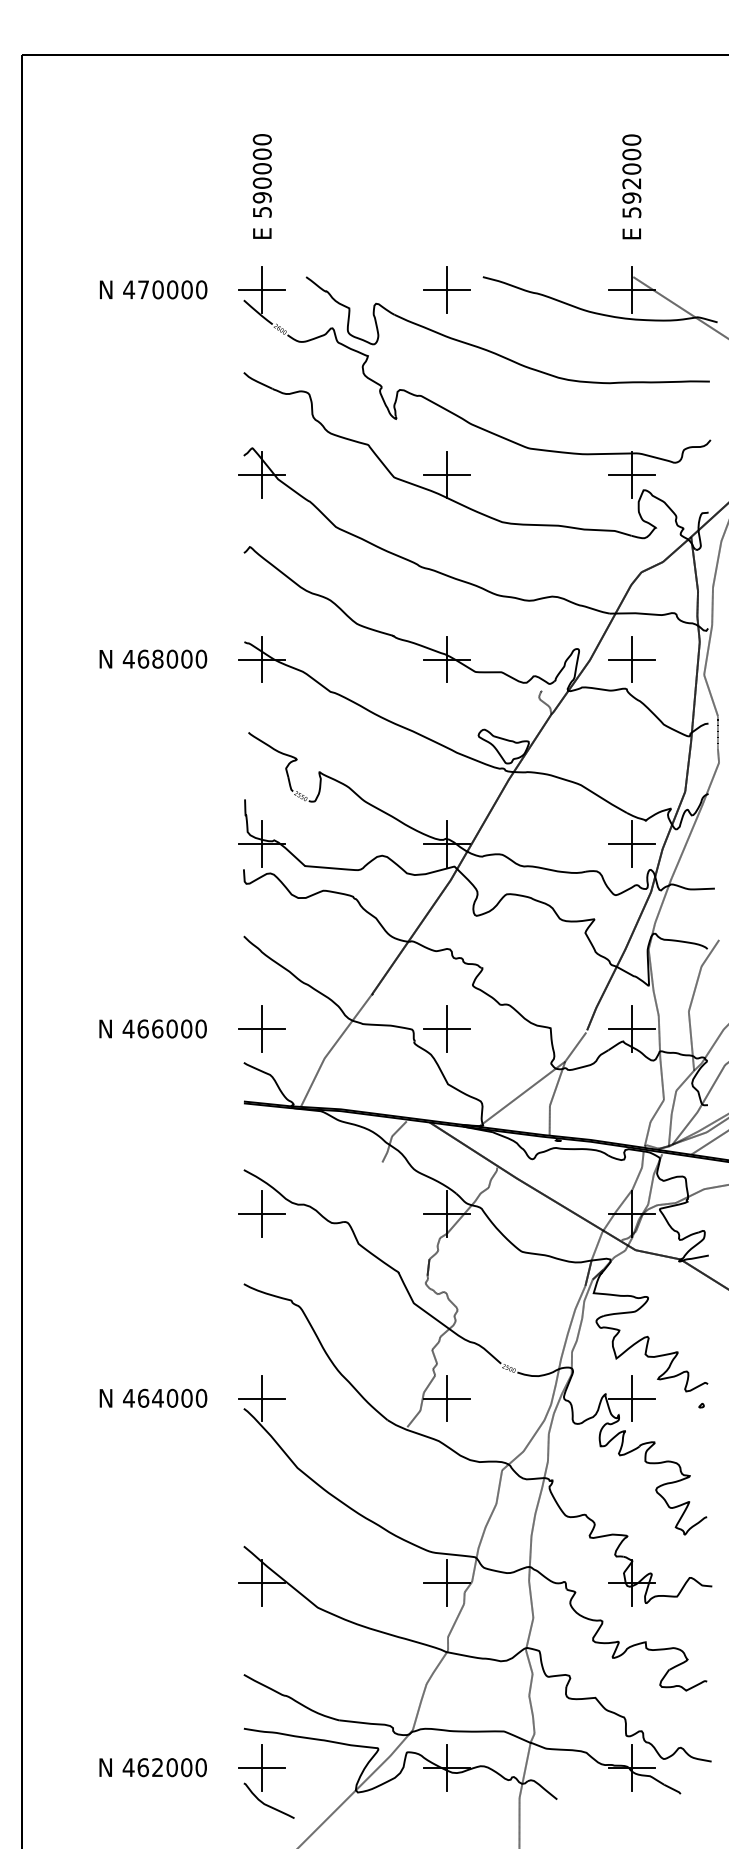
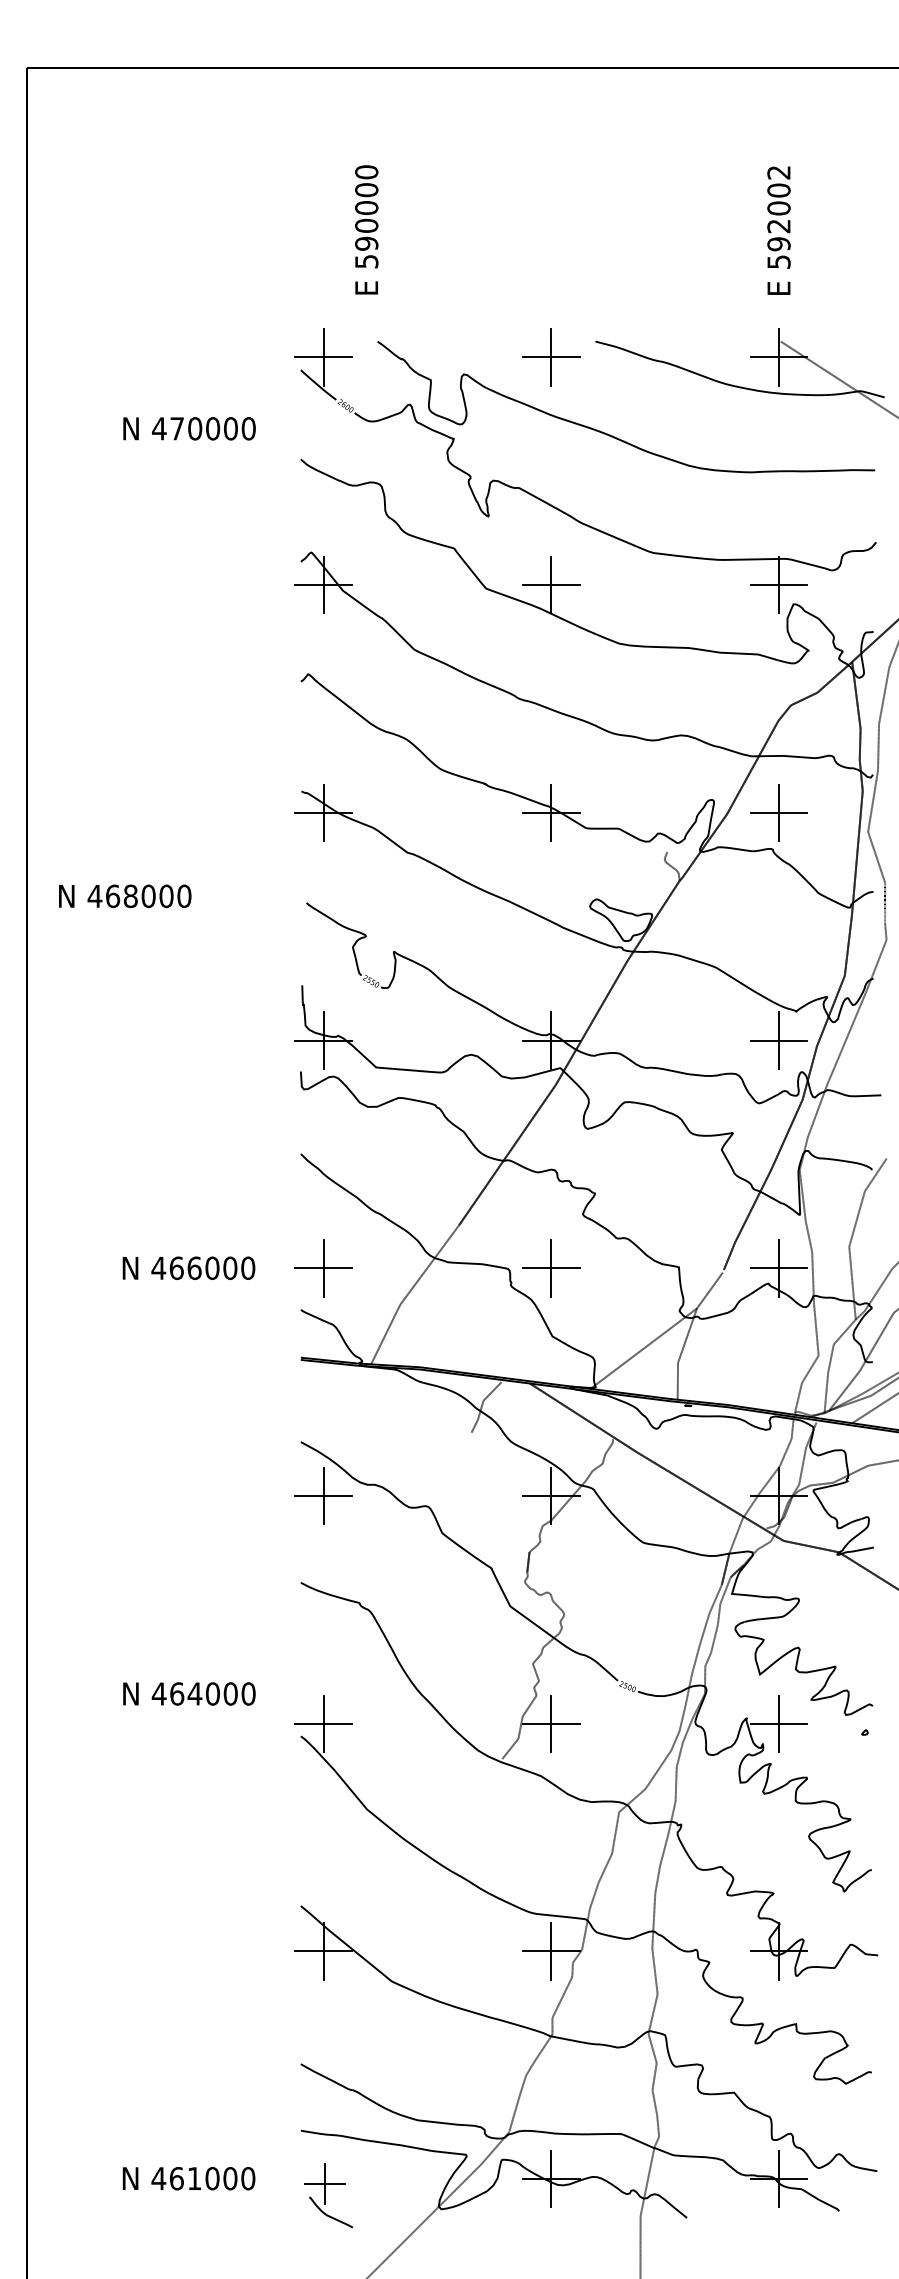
text: (631, 139) -> (778, 171), 592000 -> 592002
text: (261, 186) -> (365, 229), moved
text: (153, 289) -> (189, 428), moved
text: (153, 658) -> (125, 895), moved
text: (153, 1397) -> (189, 1692), moved
text: (157, 1767) -> (194, 2178), 462000 -> 461000
part: (266, 1781) -> (328, 2195), size x0.7

